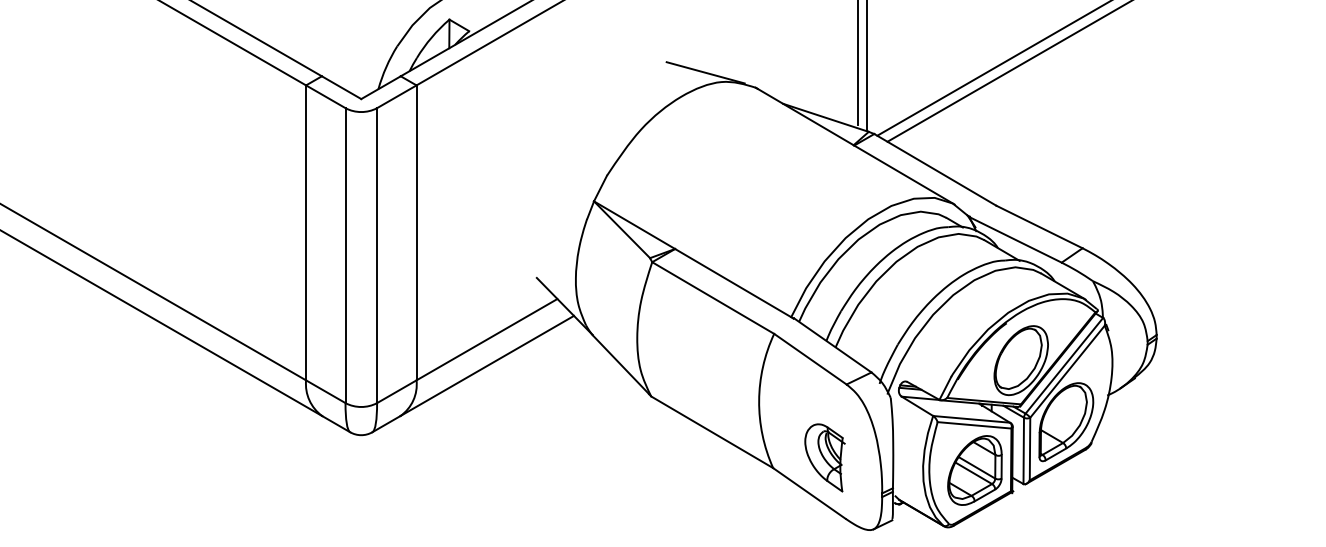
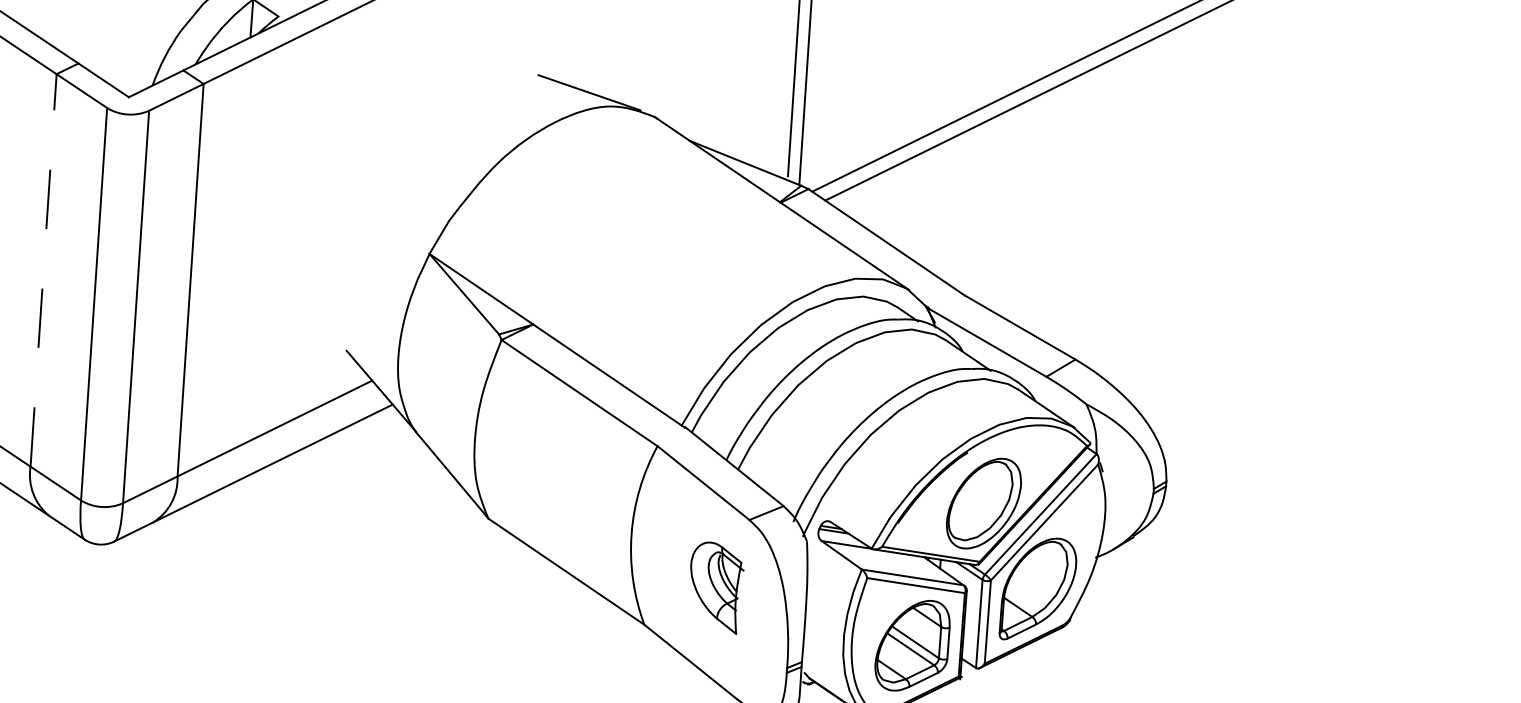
line: (306, 232) -> (44, 269), solid -> dashed
part: (824, 457) -> (715, 587), moved

